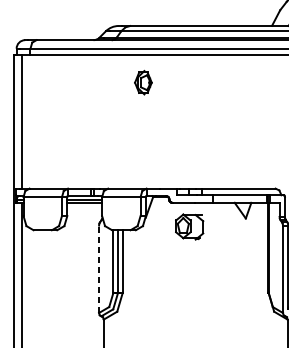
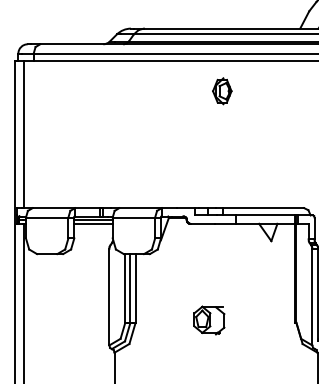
part: (143, 82) -> (222, 91), moved
part: (189, 227) -> (209, 320), moved
line: (99, 268) -> (109, 296), dashed -> solid

